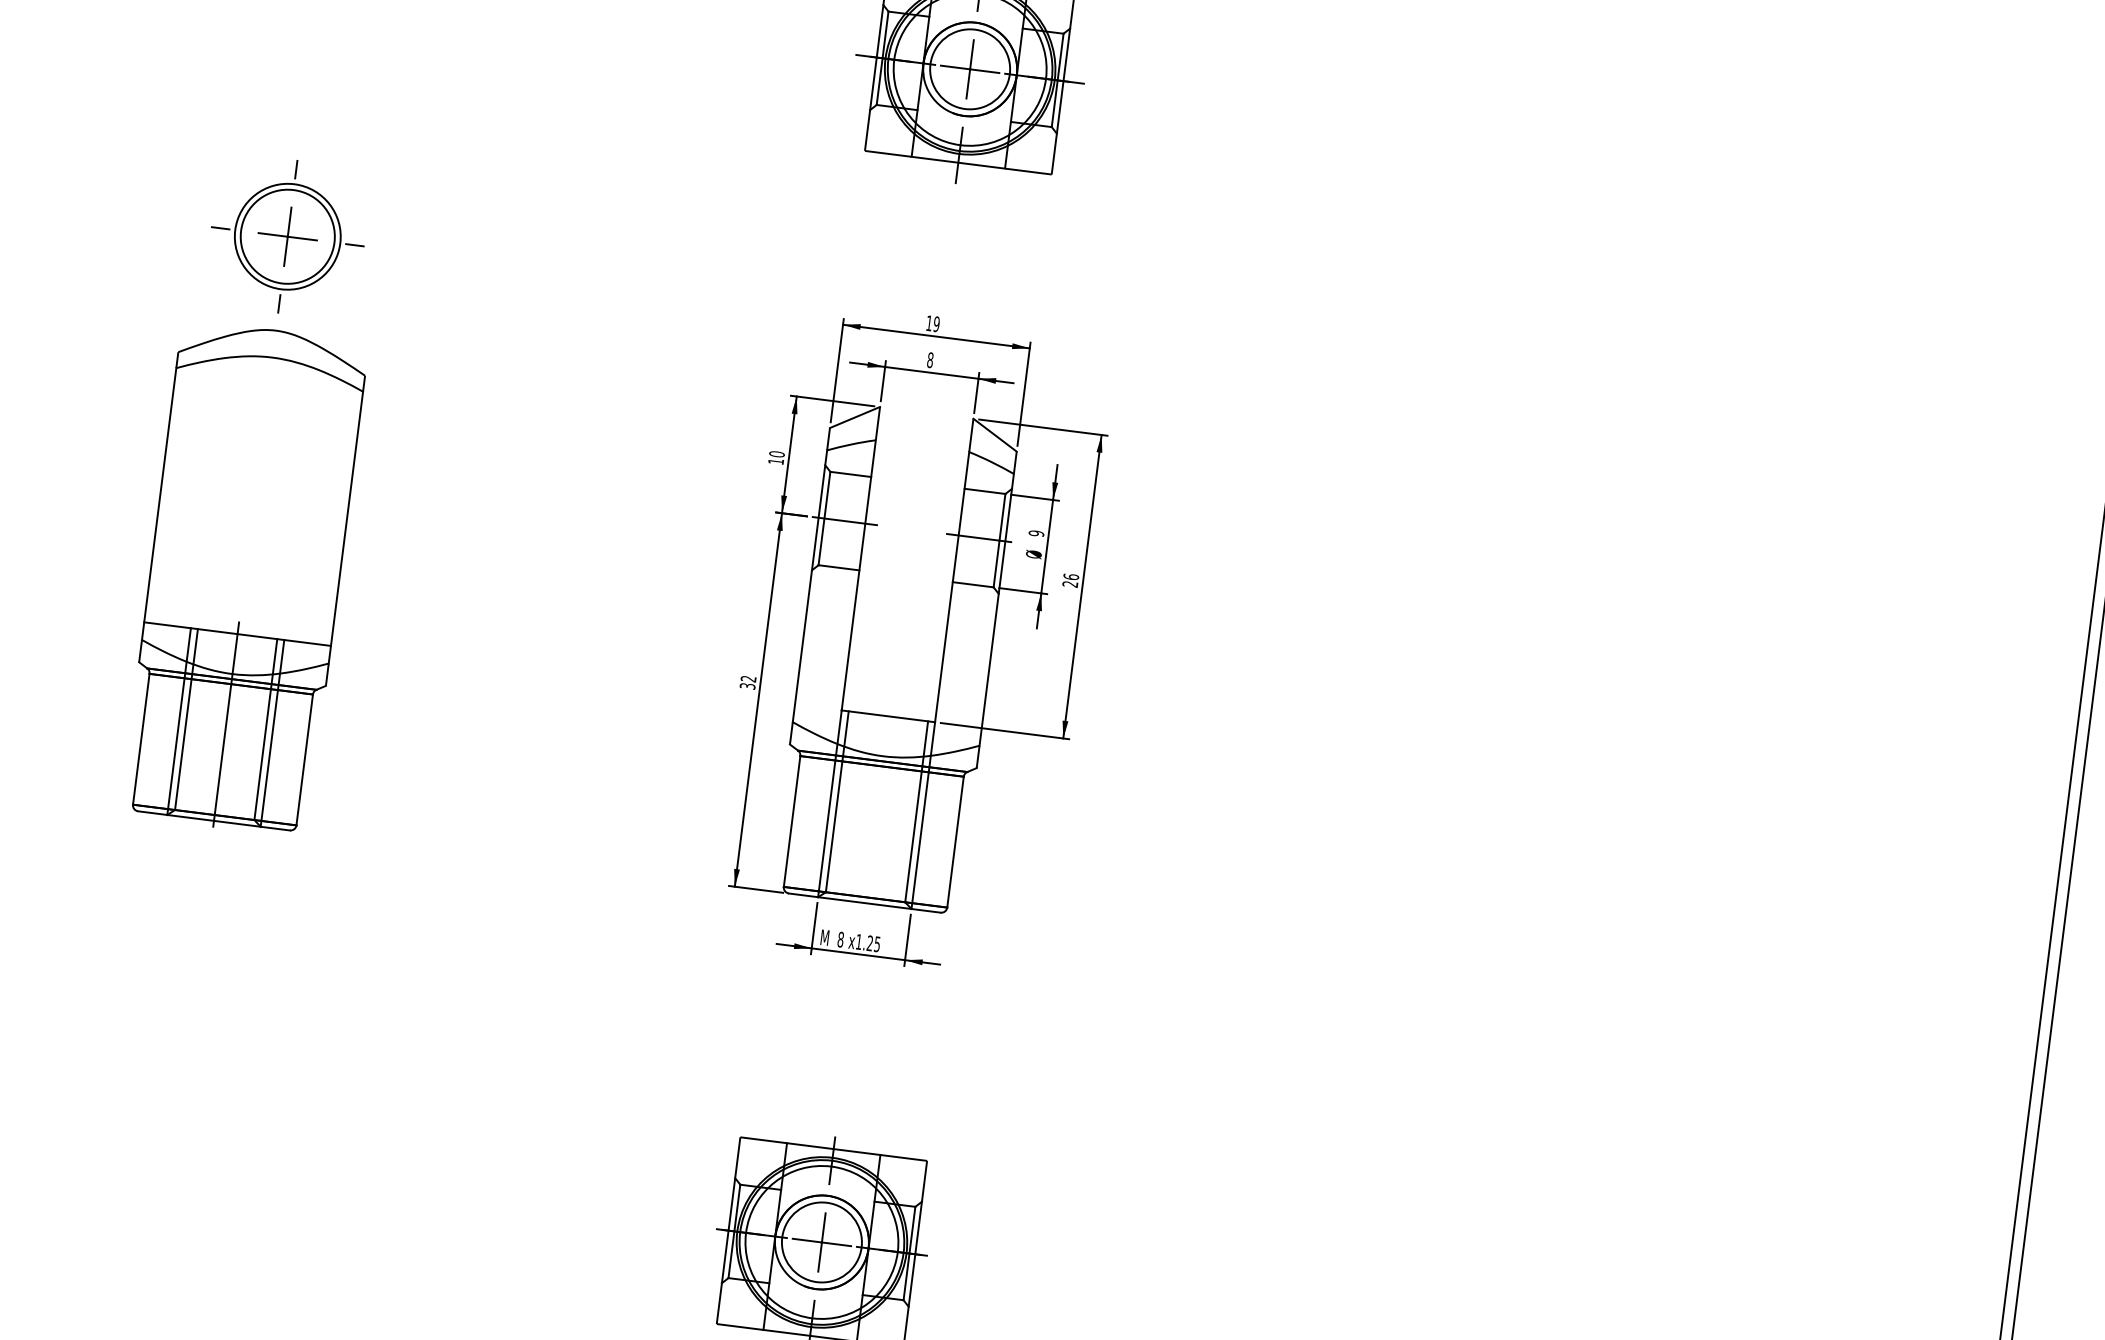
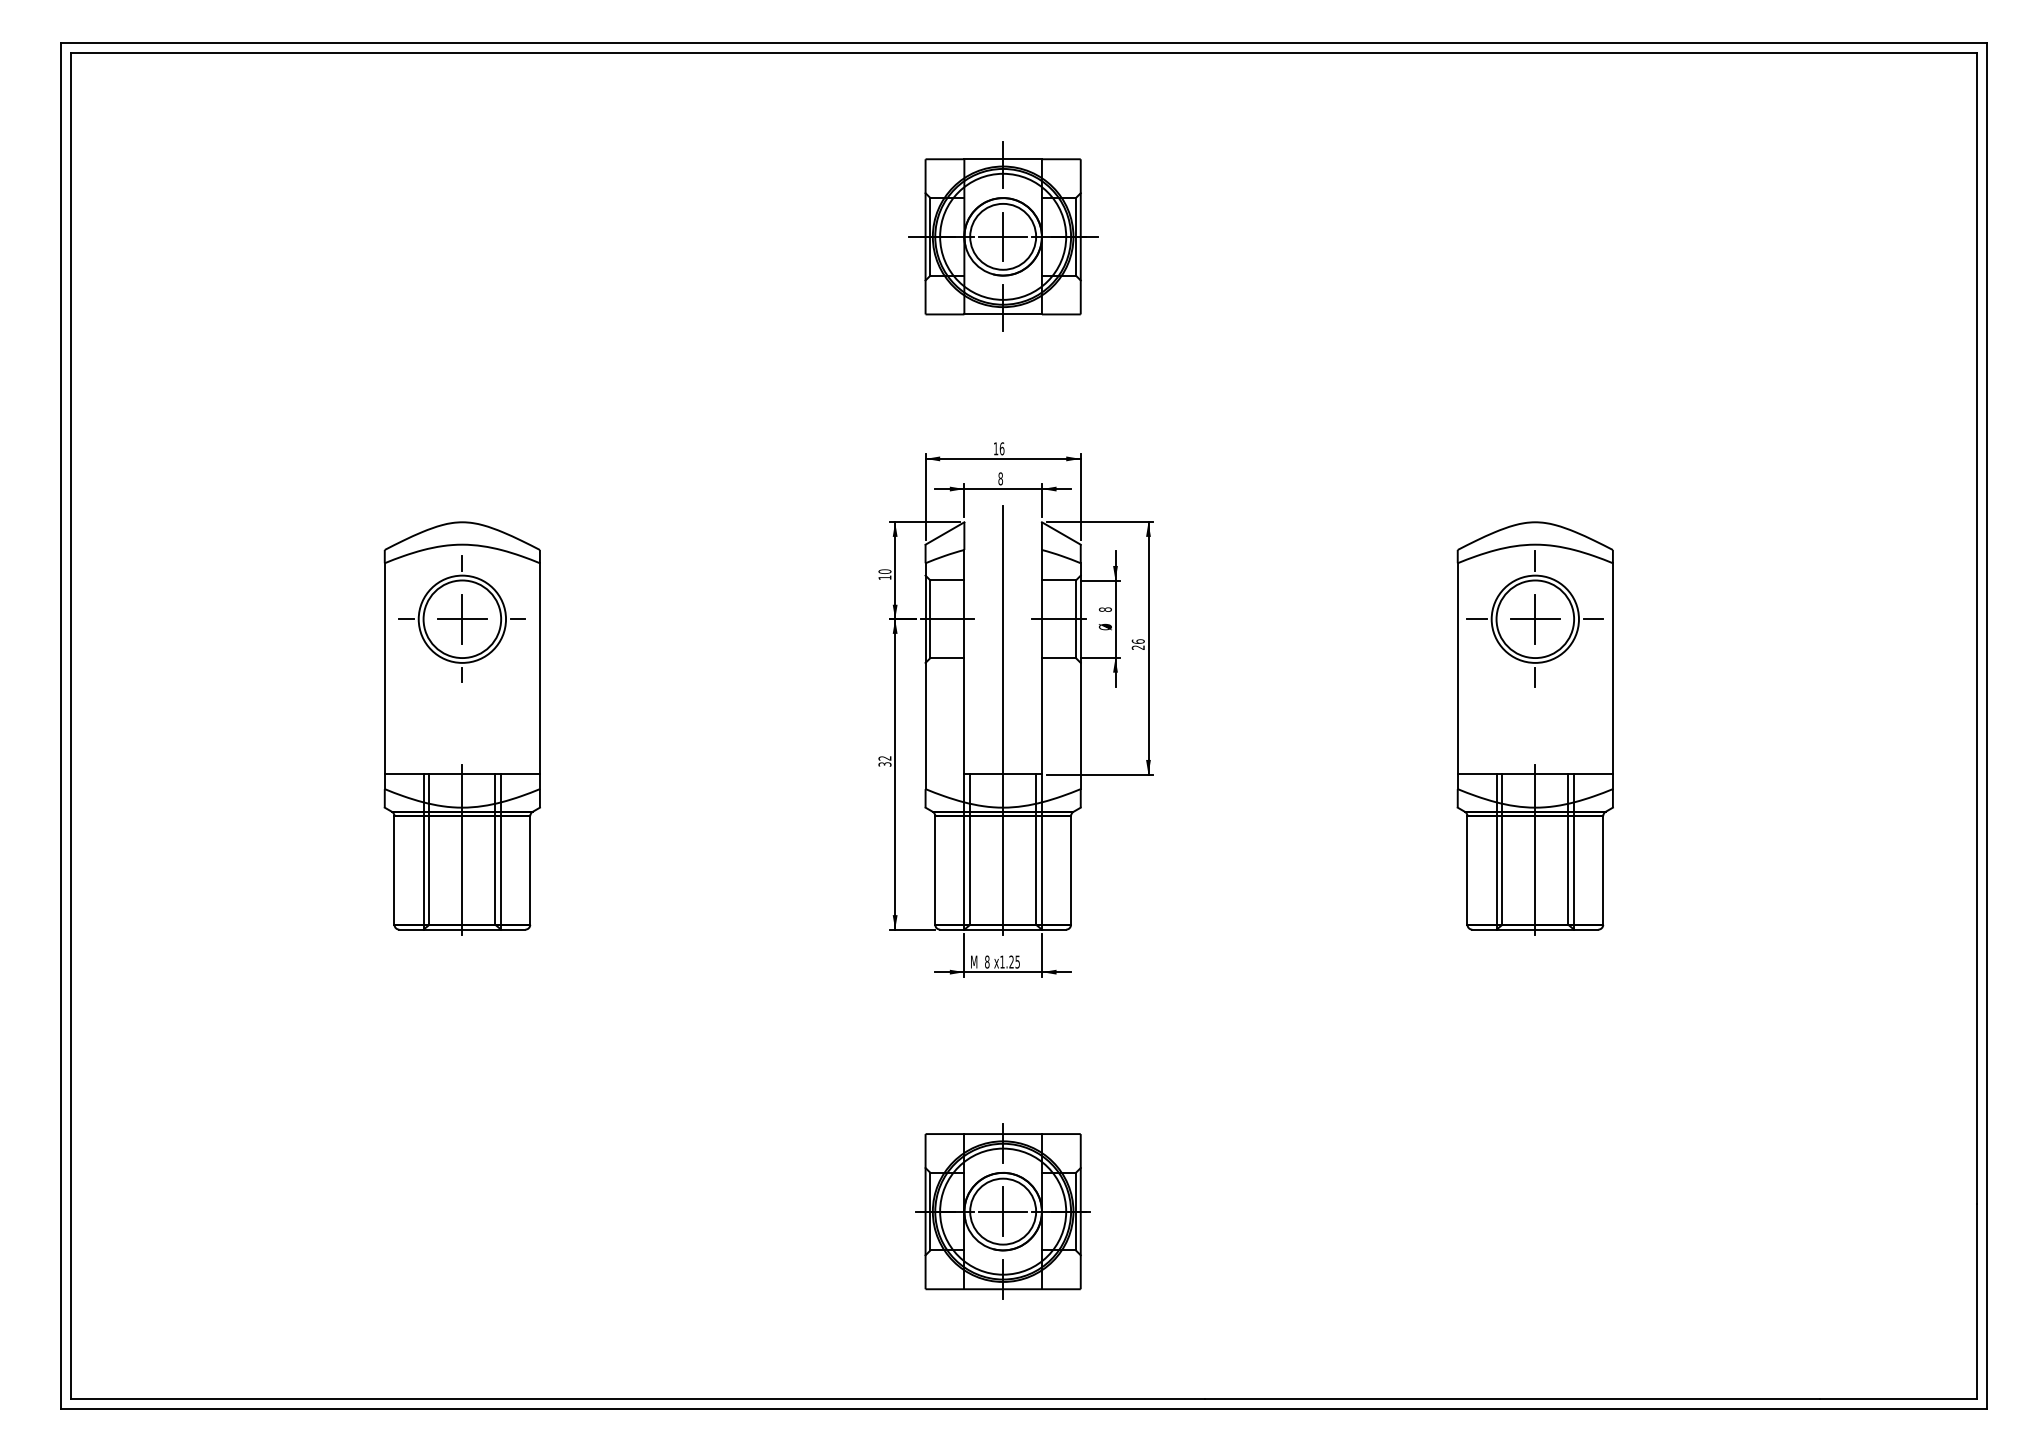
part: (286, 235) -> (461, 618), moved
text: (935, 323) -> (1001, 448), 19 -> 16
text: (1036, 533) -> (1105, 609), 9 -> 8
line: (897, 651) -> (1003, 720), added
part: (1534, 741) -> (1534, 728), added

